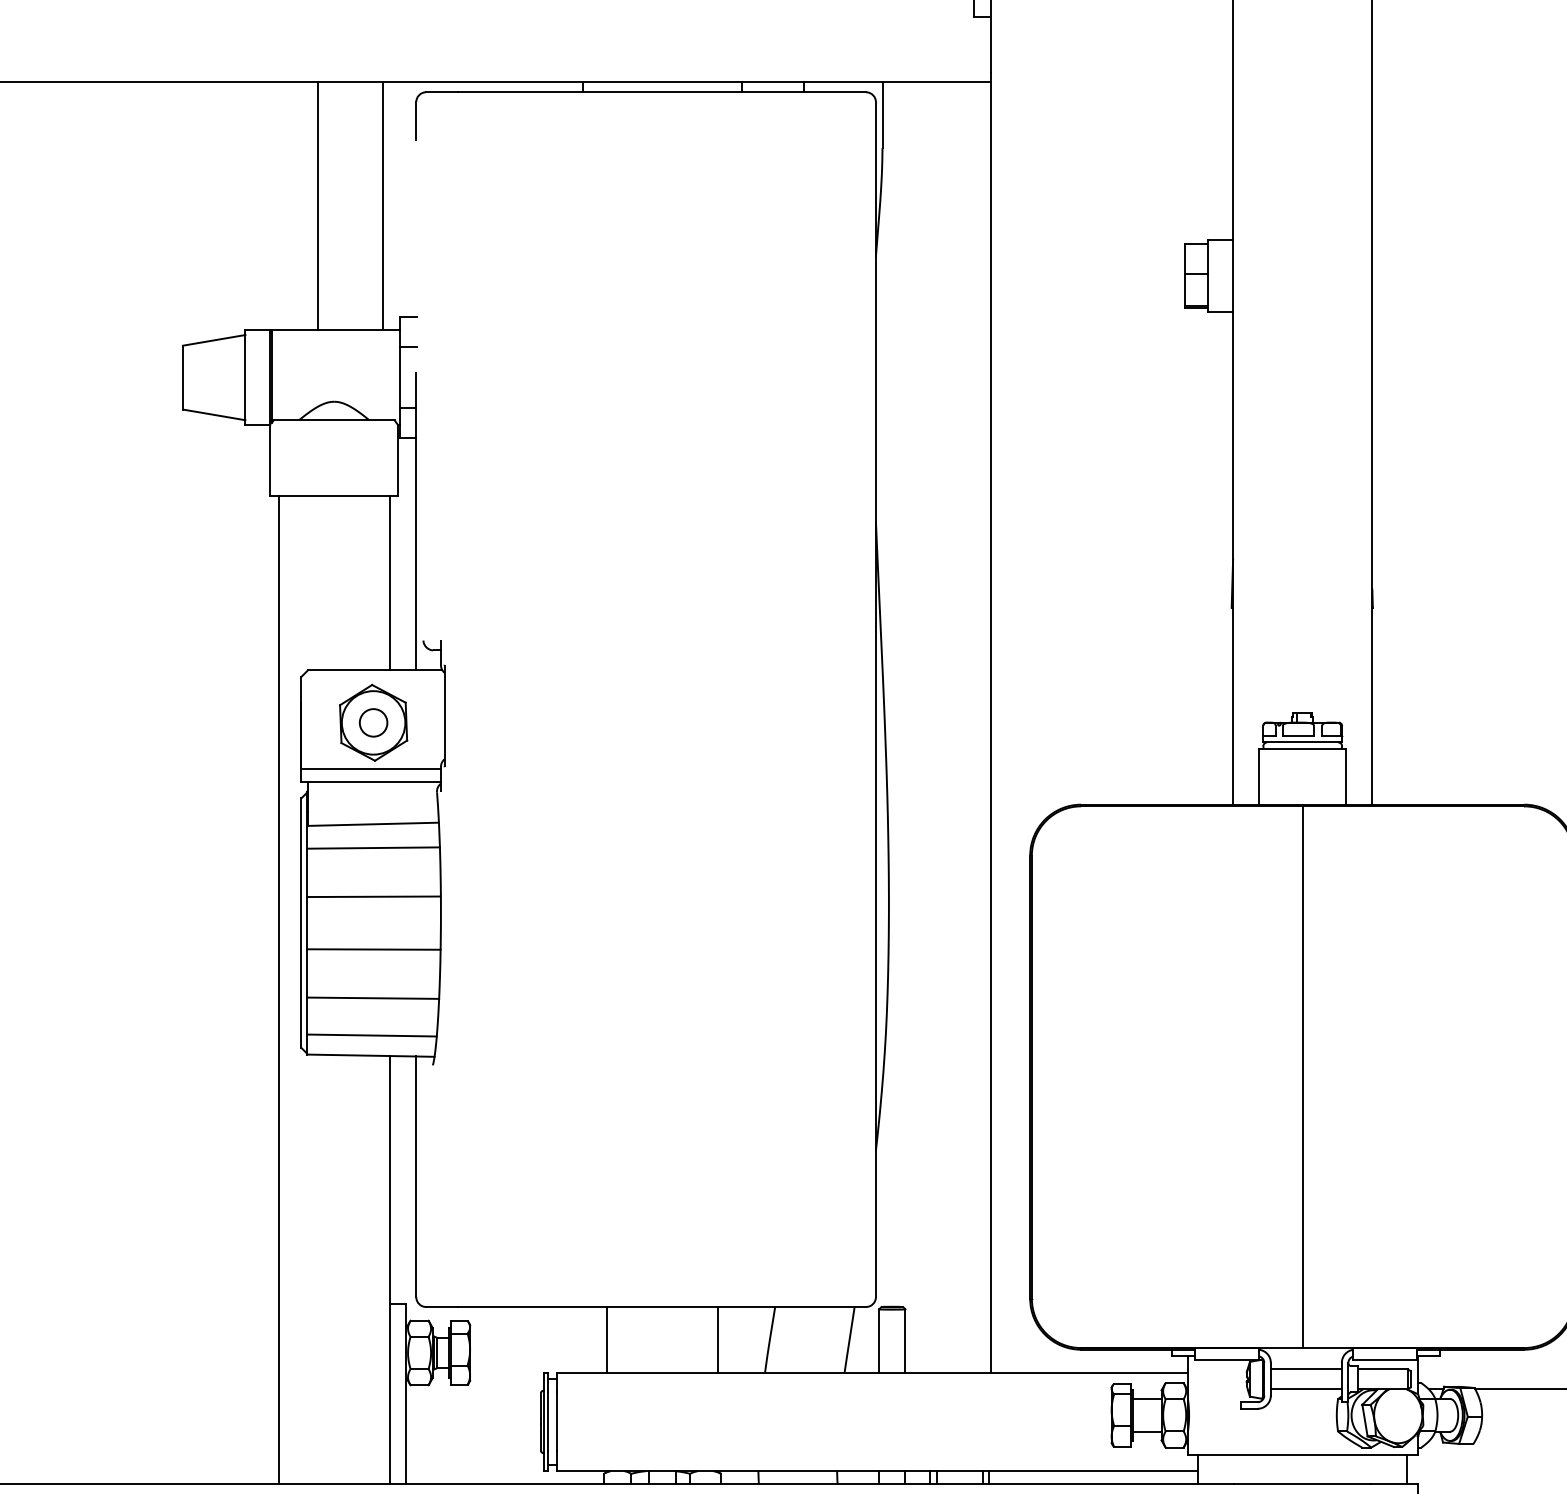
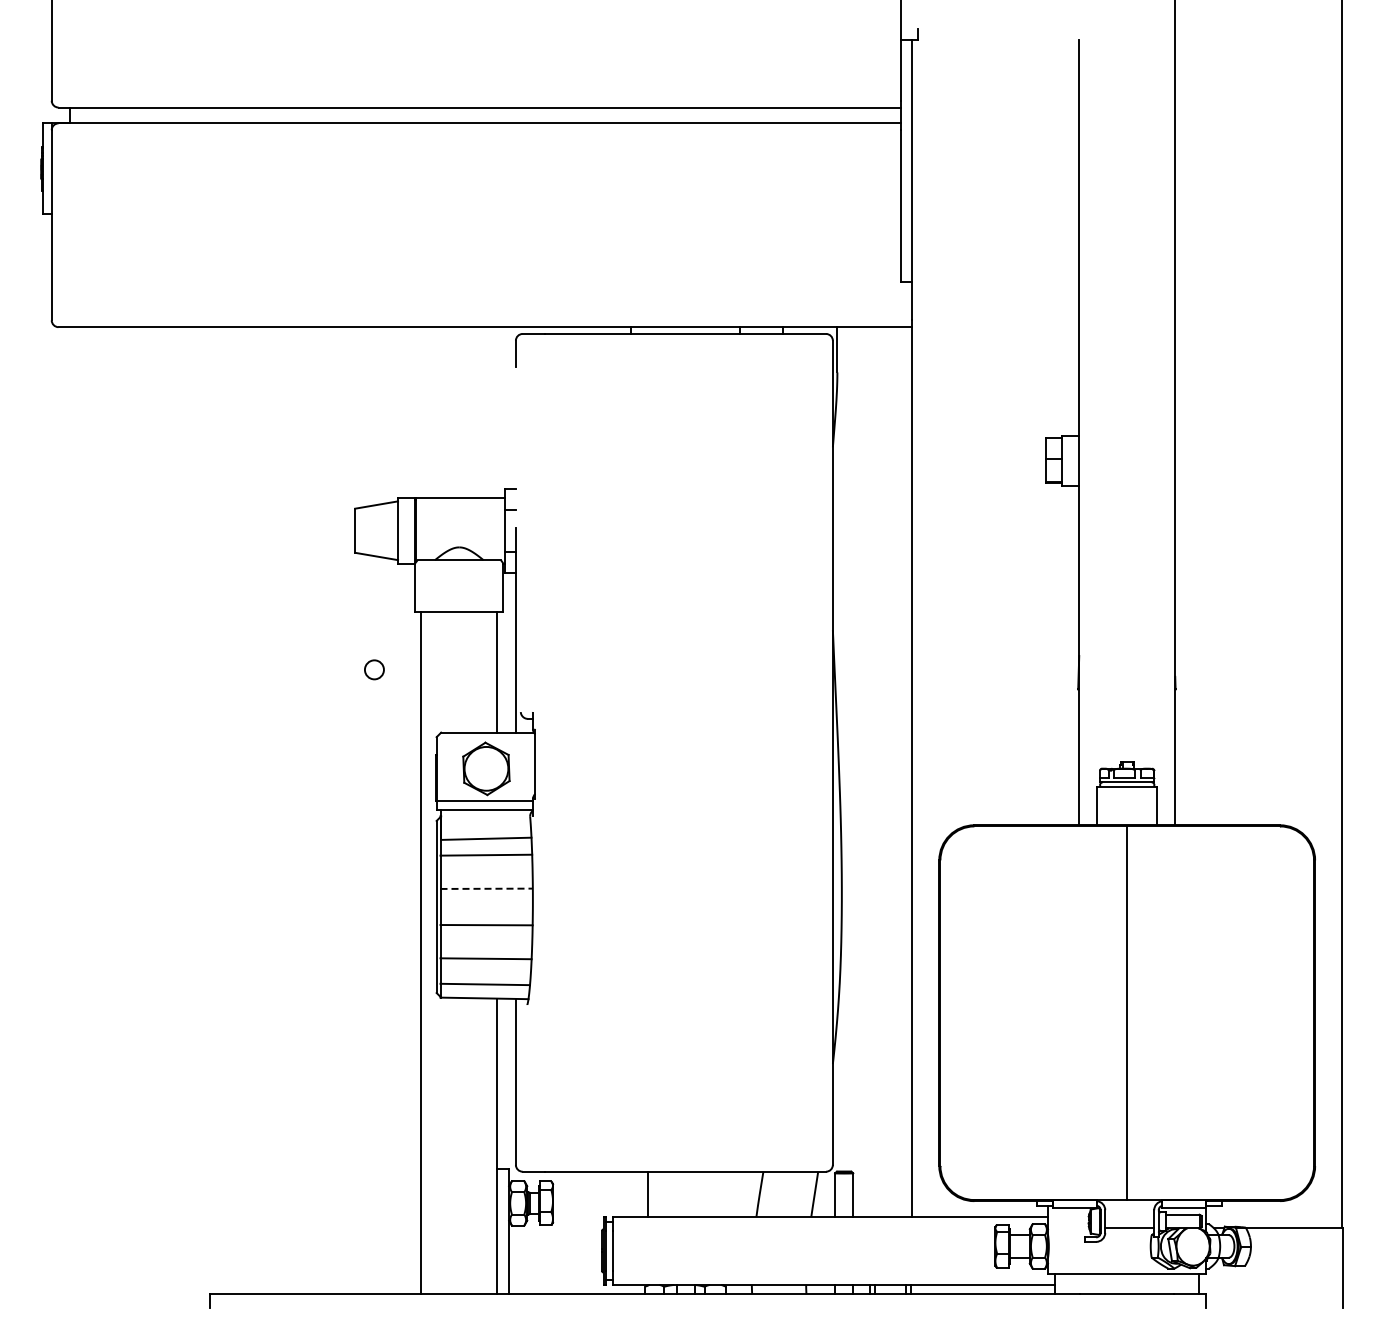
line: (317, 206) -> (447, 412), removed
line: (383, 206) -> (493, 412), removed
circle: (373, 722) -> (374, 669), moved
line: (375, 896) -> (487, 888), solid -> dashed
line: (717, 1340) -> (723, 1194), removed
line: (1306, 1369) -> (1129, 1214), removed

